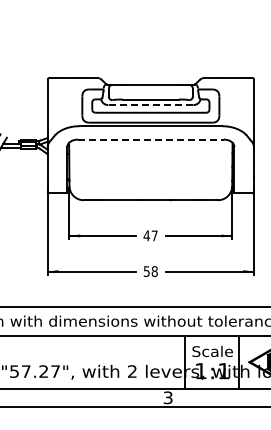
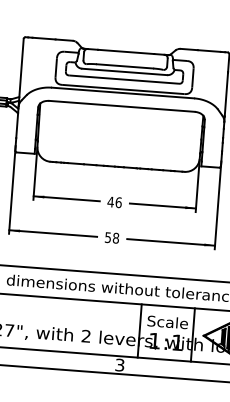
line: (150, 105) -> (124, 72), dashed -> solid
line: (150, 139) -> (121, 106), dashed -> solid
text: (154, 235) -> (118, 202), 47 -> 46

